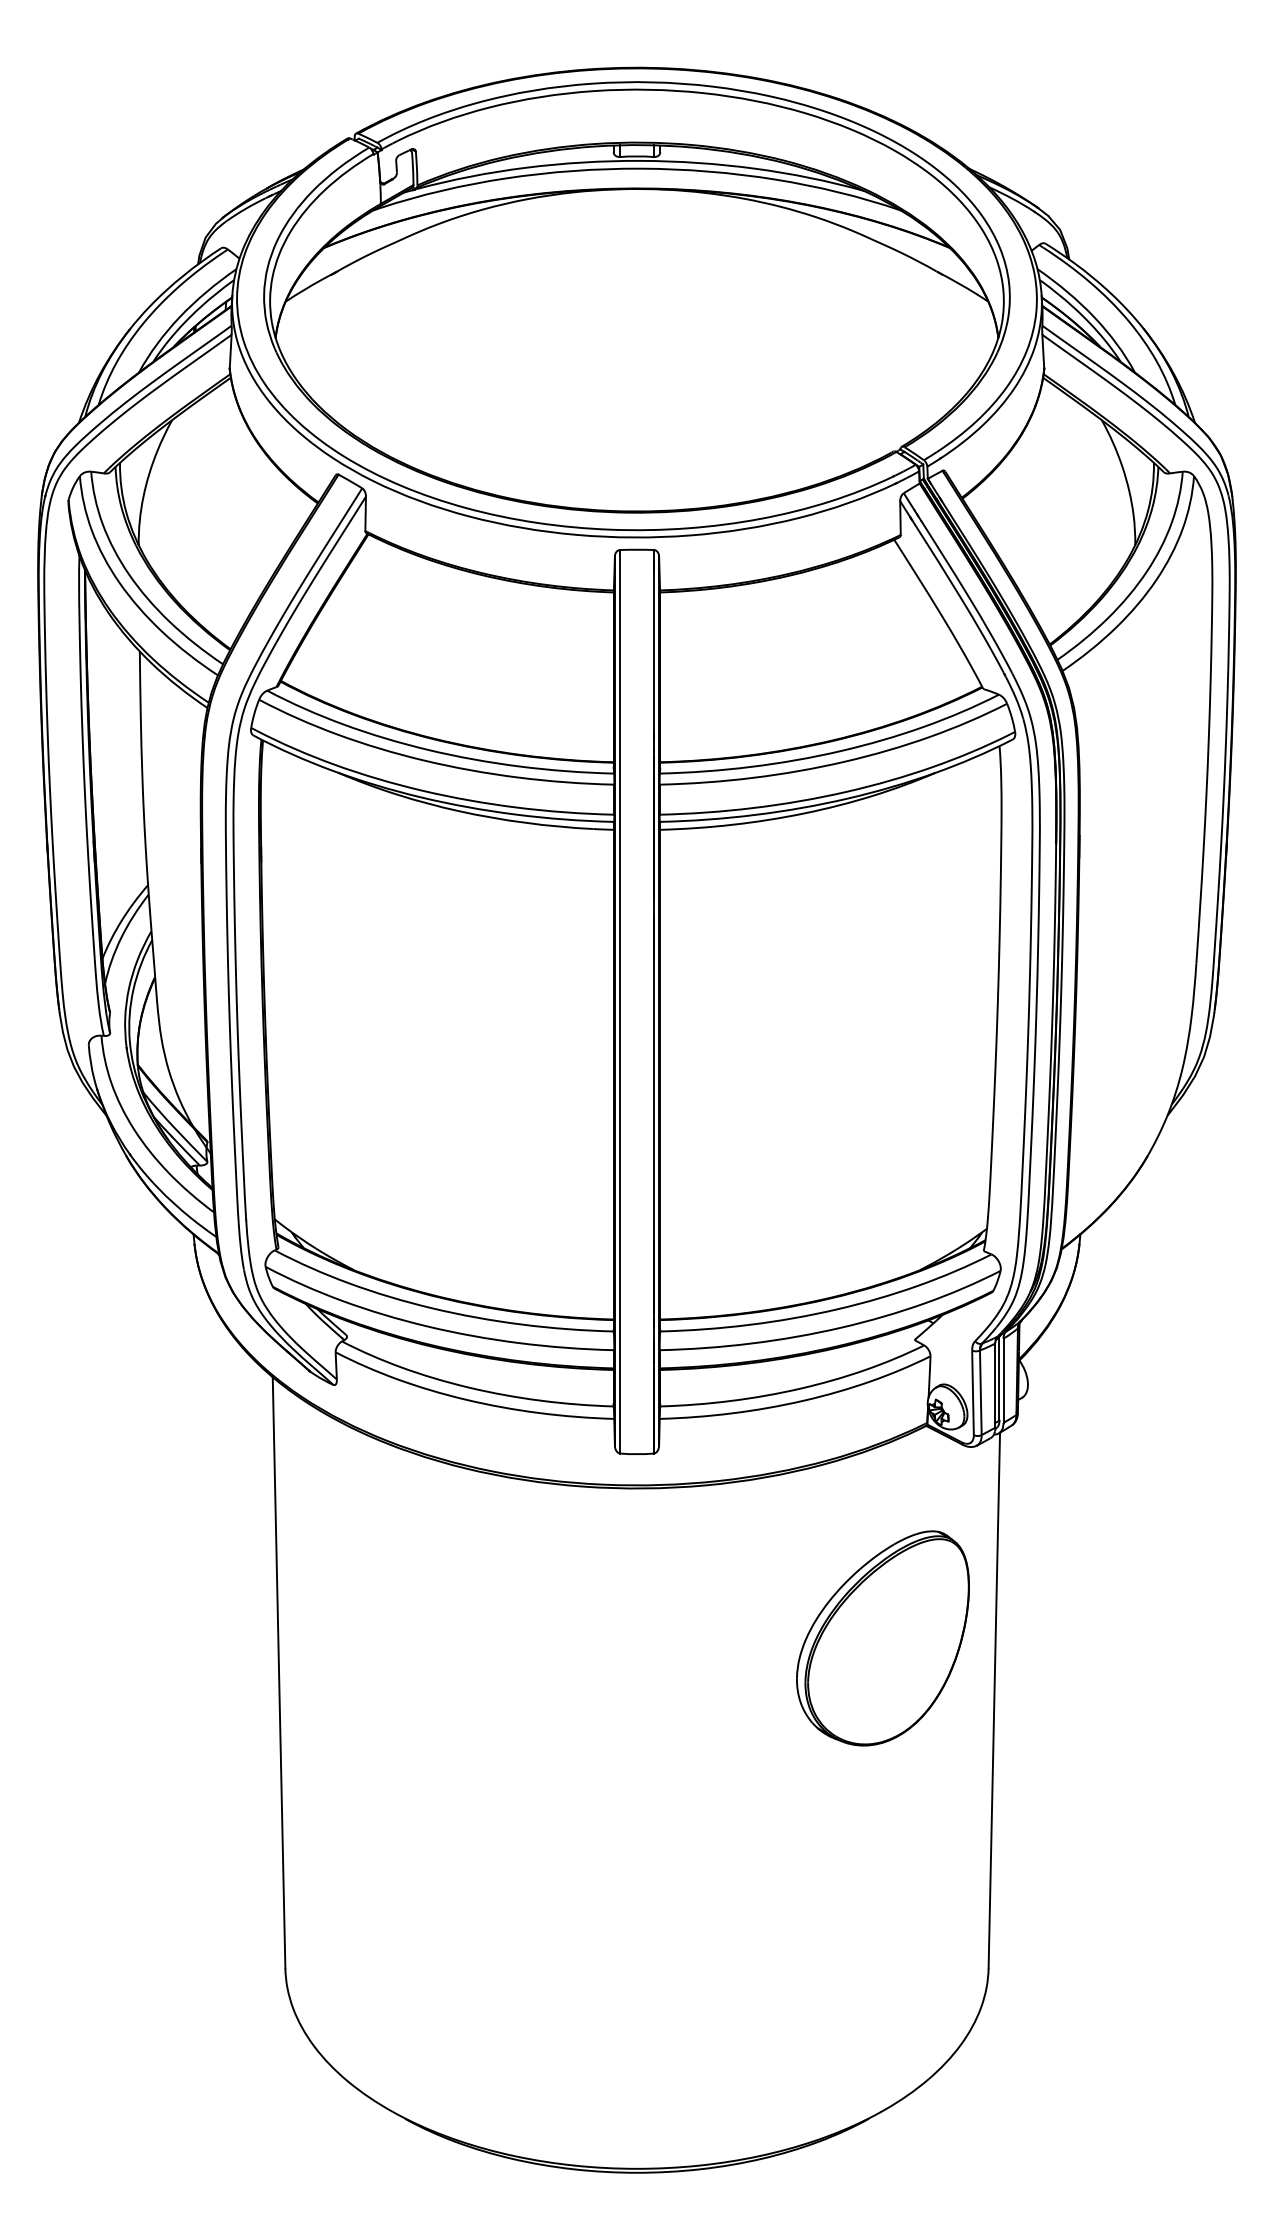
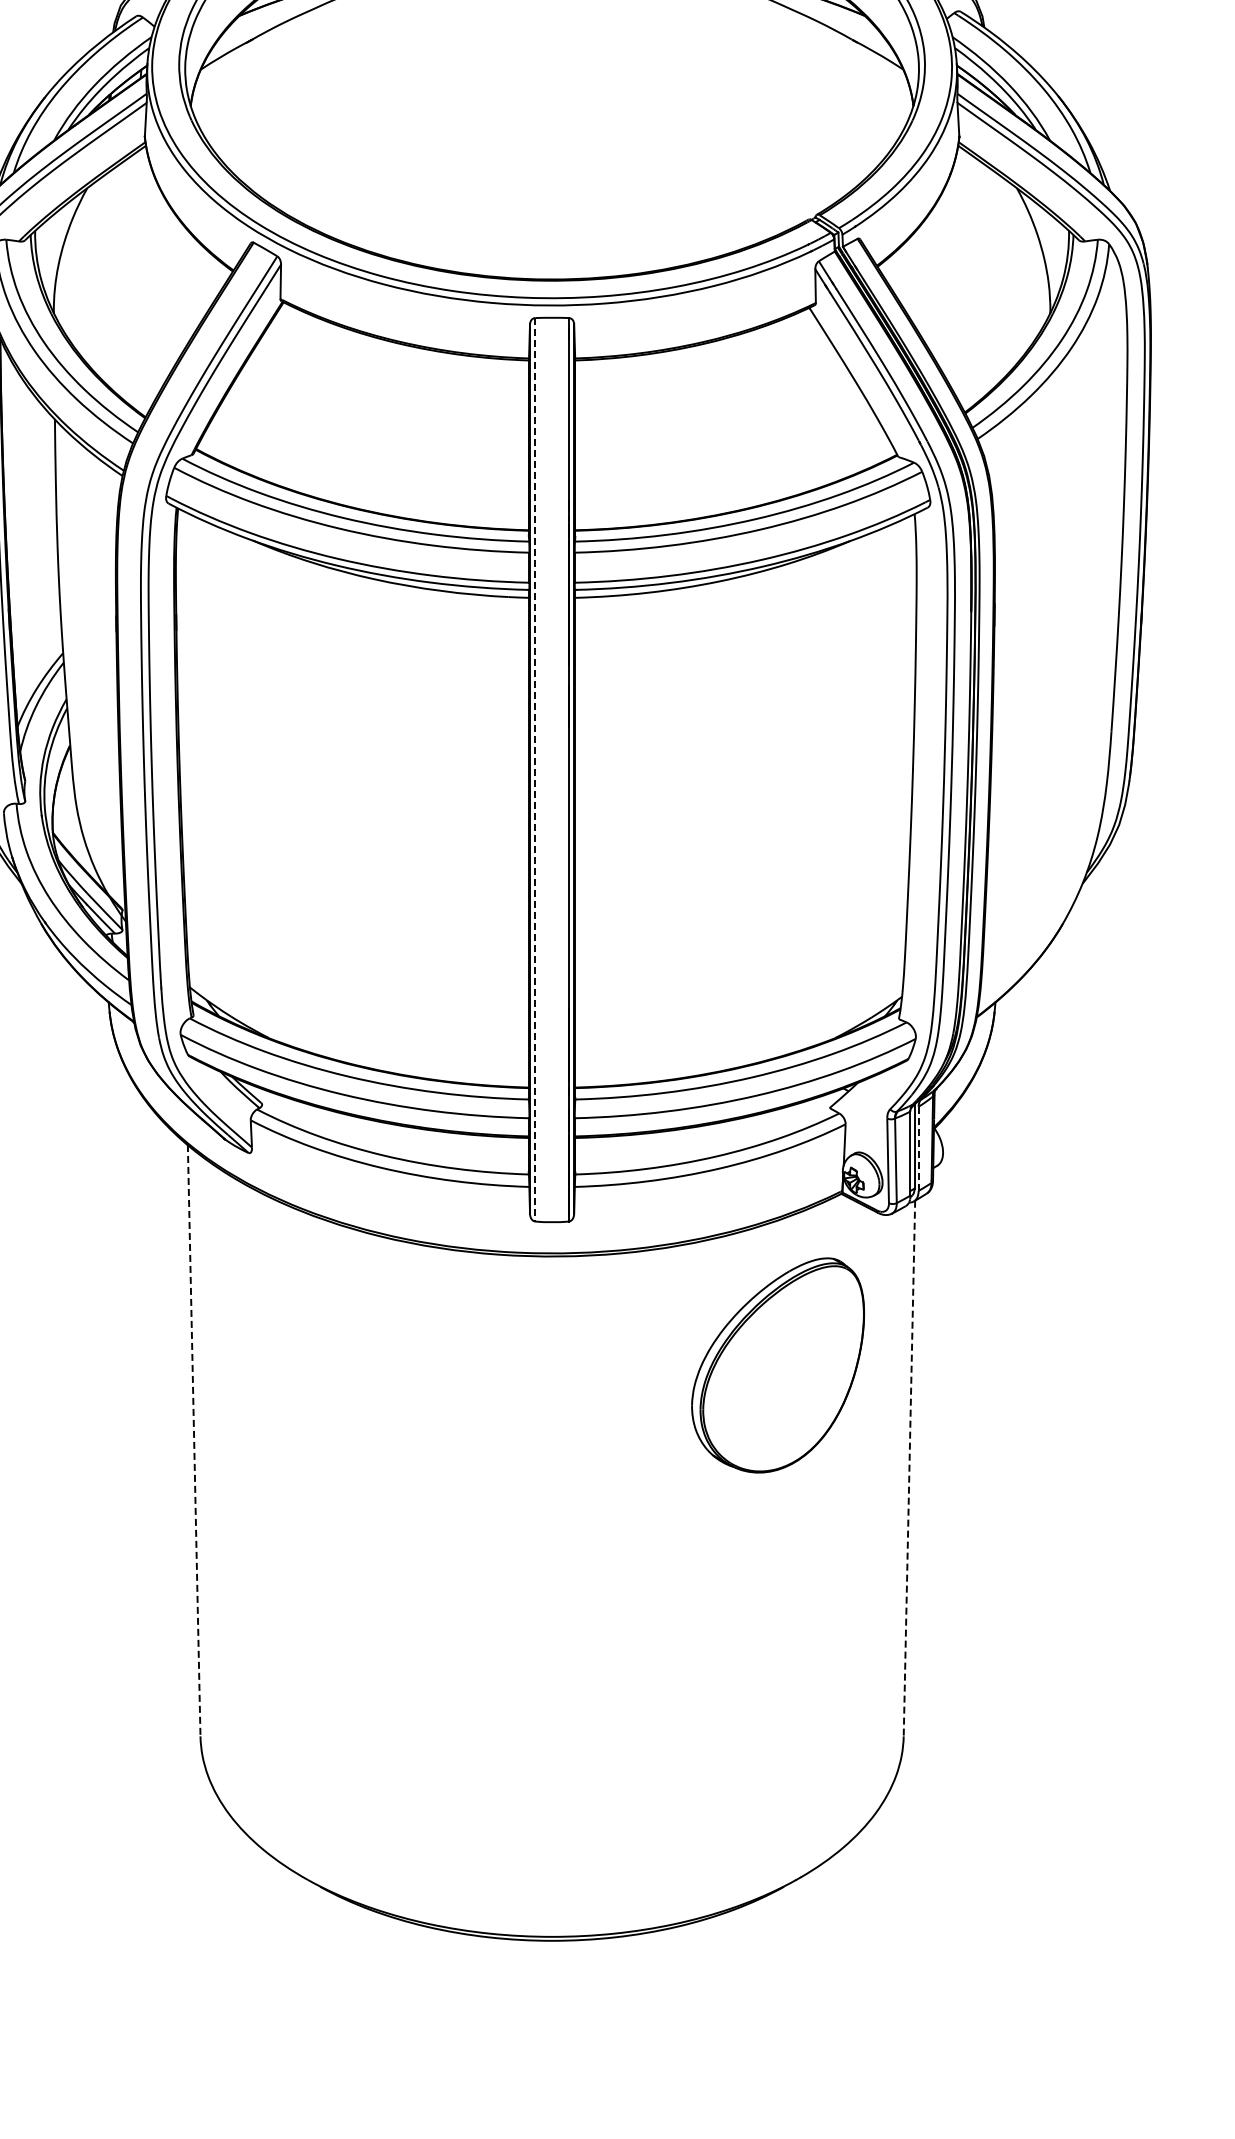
line: (620, 1001) -> (535, 769), solid -> dashed
line: (1003, 1380) -> (918, 1148), solid -> dashed
part: (882, 1638) -> (777, 1365), moved
line: (279, 1672) -> (194, 1440), solid -> dashed
line: (994, 1700) -> (909, 1468), solid -> dashed

